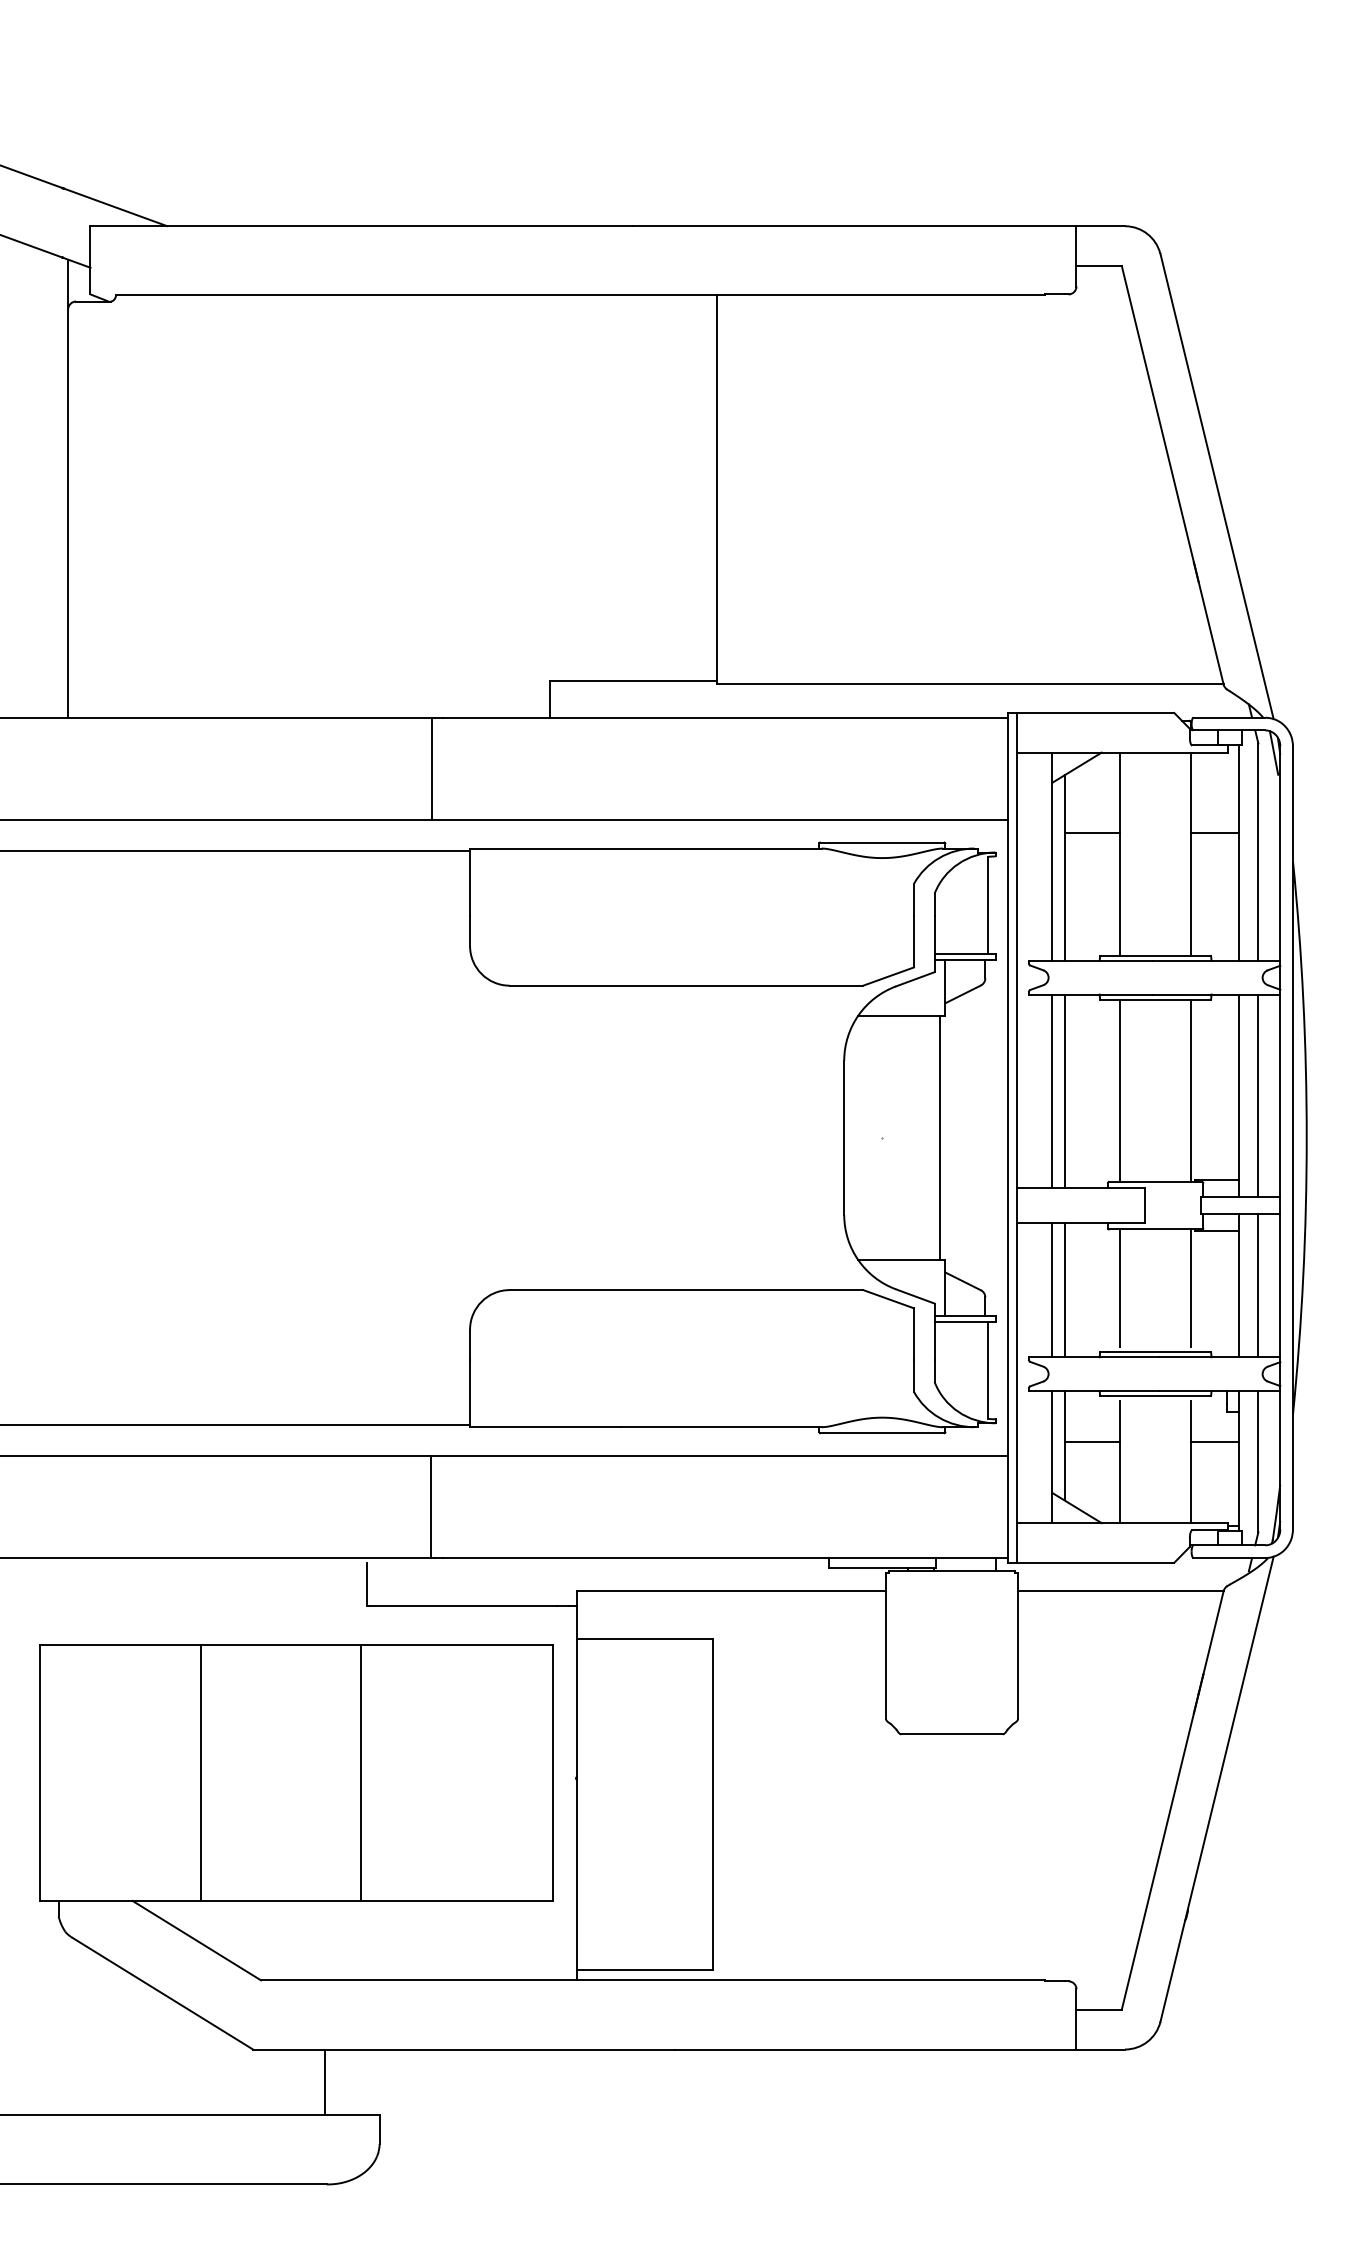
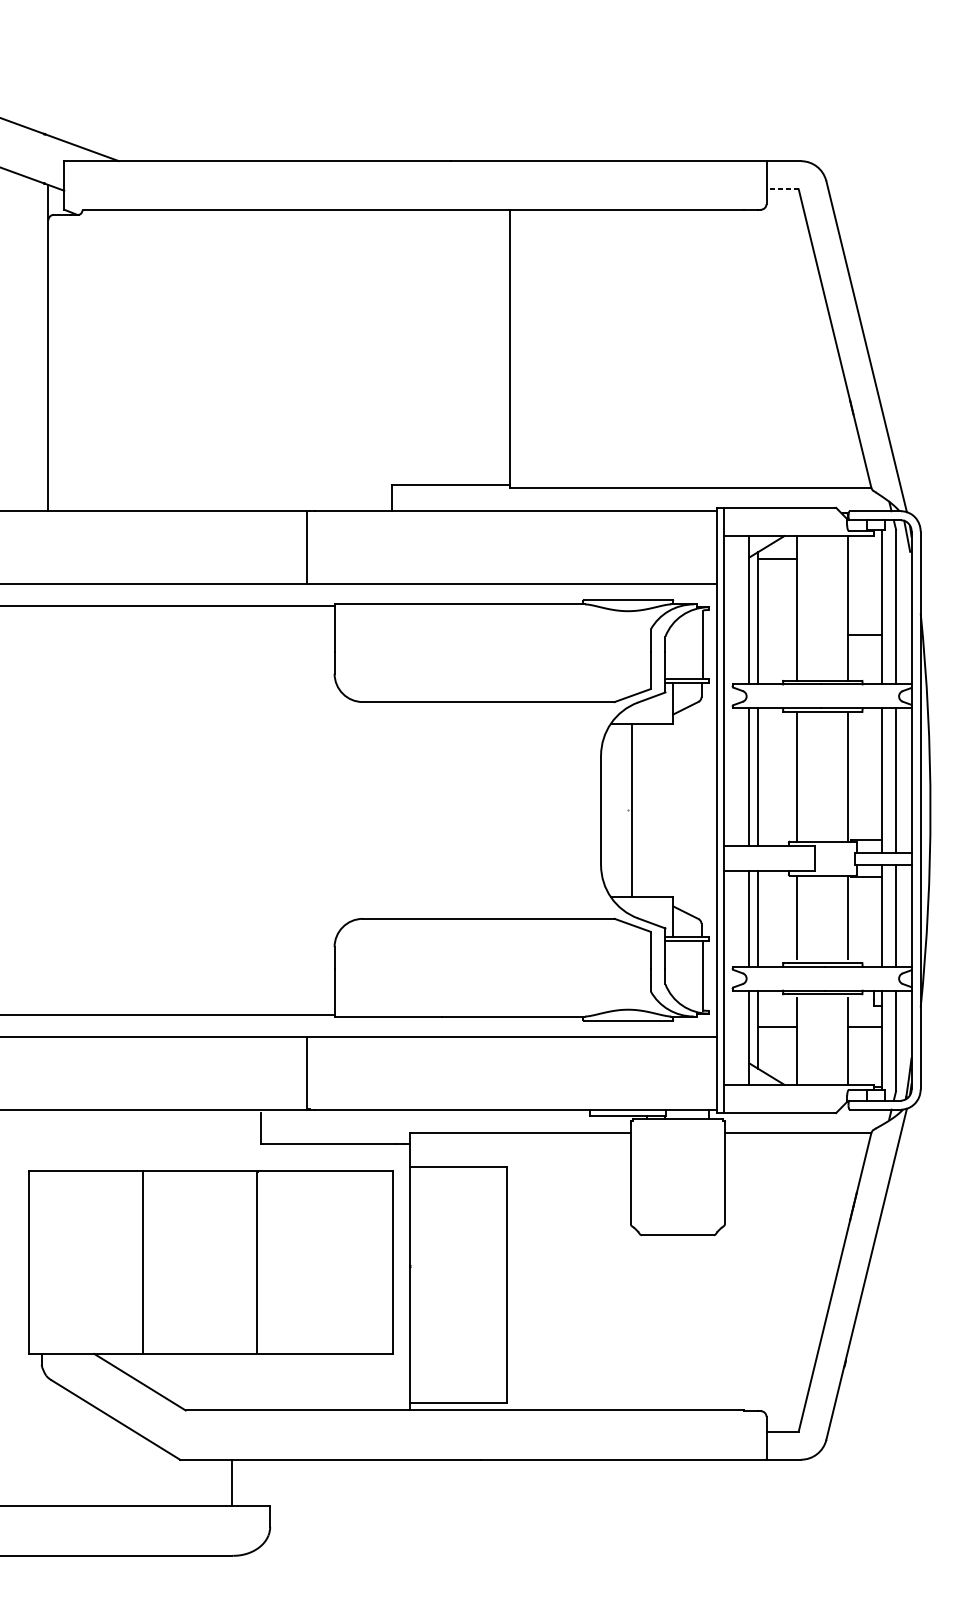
line: (1099, 265) -> (782, 189), solid -> dashed
line: (1091, 833) -> (777, 558), moved
line: (1214, 833) -> (864, 634), moved
line: (940, 1137) -> (632, 810), moved

